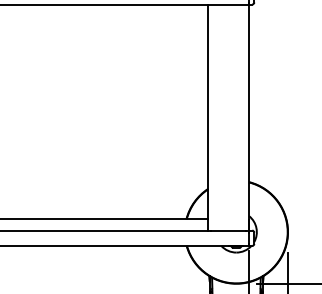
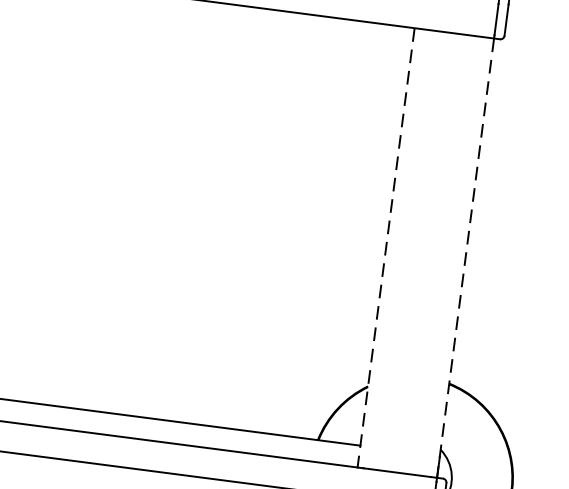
line: (208, 118) -> (386, 249), solid -> dashed
line: (249, 118) -> (465, 260), solid -> dashed

